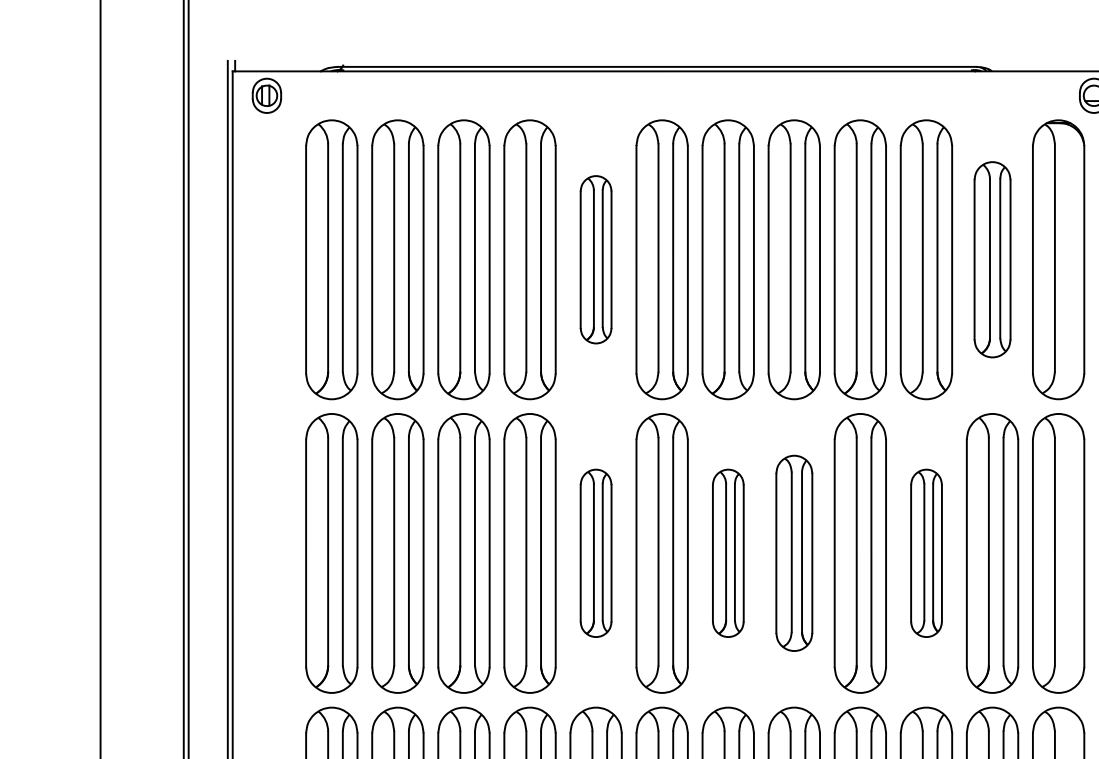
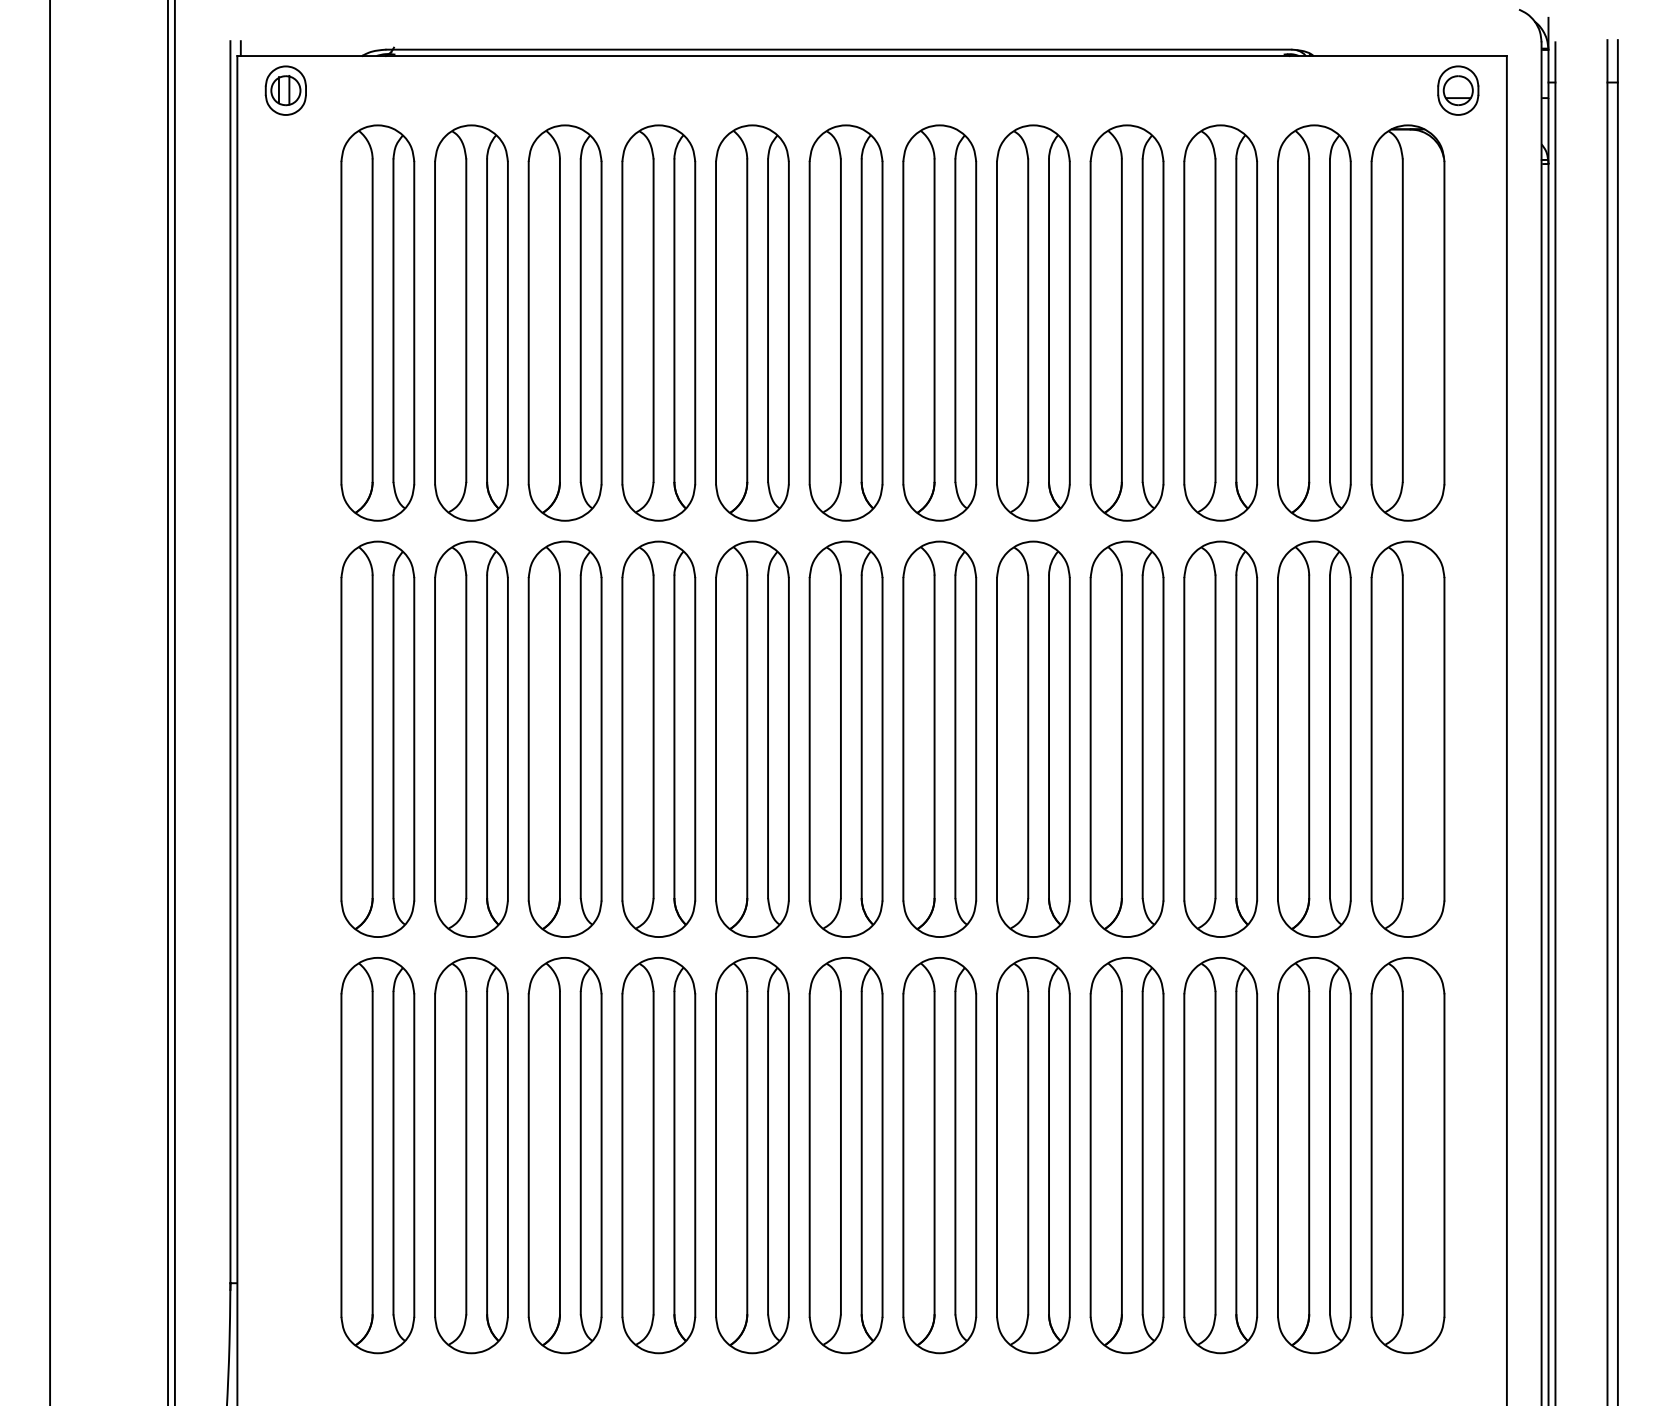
part: (596, 259) -> (752, 322), size x1.67
part: (992, 259) -> (1314, 322), size x1.43
part: (596, 552) -> (752, 738), size x1.67
part: (728, 552) -> (939, 738), size x1.67
part: (794, 552) -> (1033, 738), size x1.43
part: (926, 552) -> (1220, 738), size x1.67

